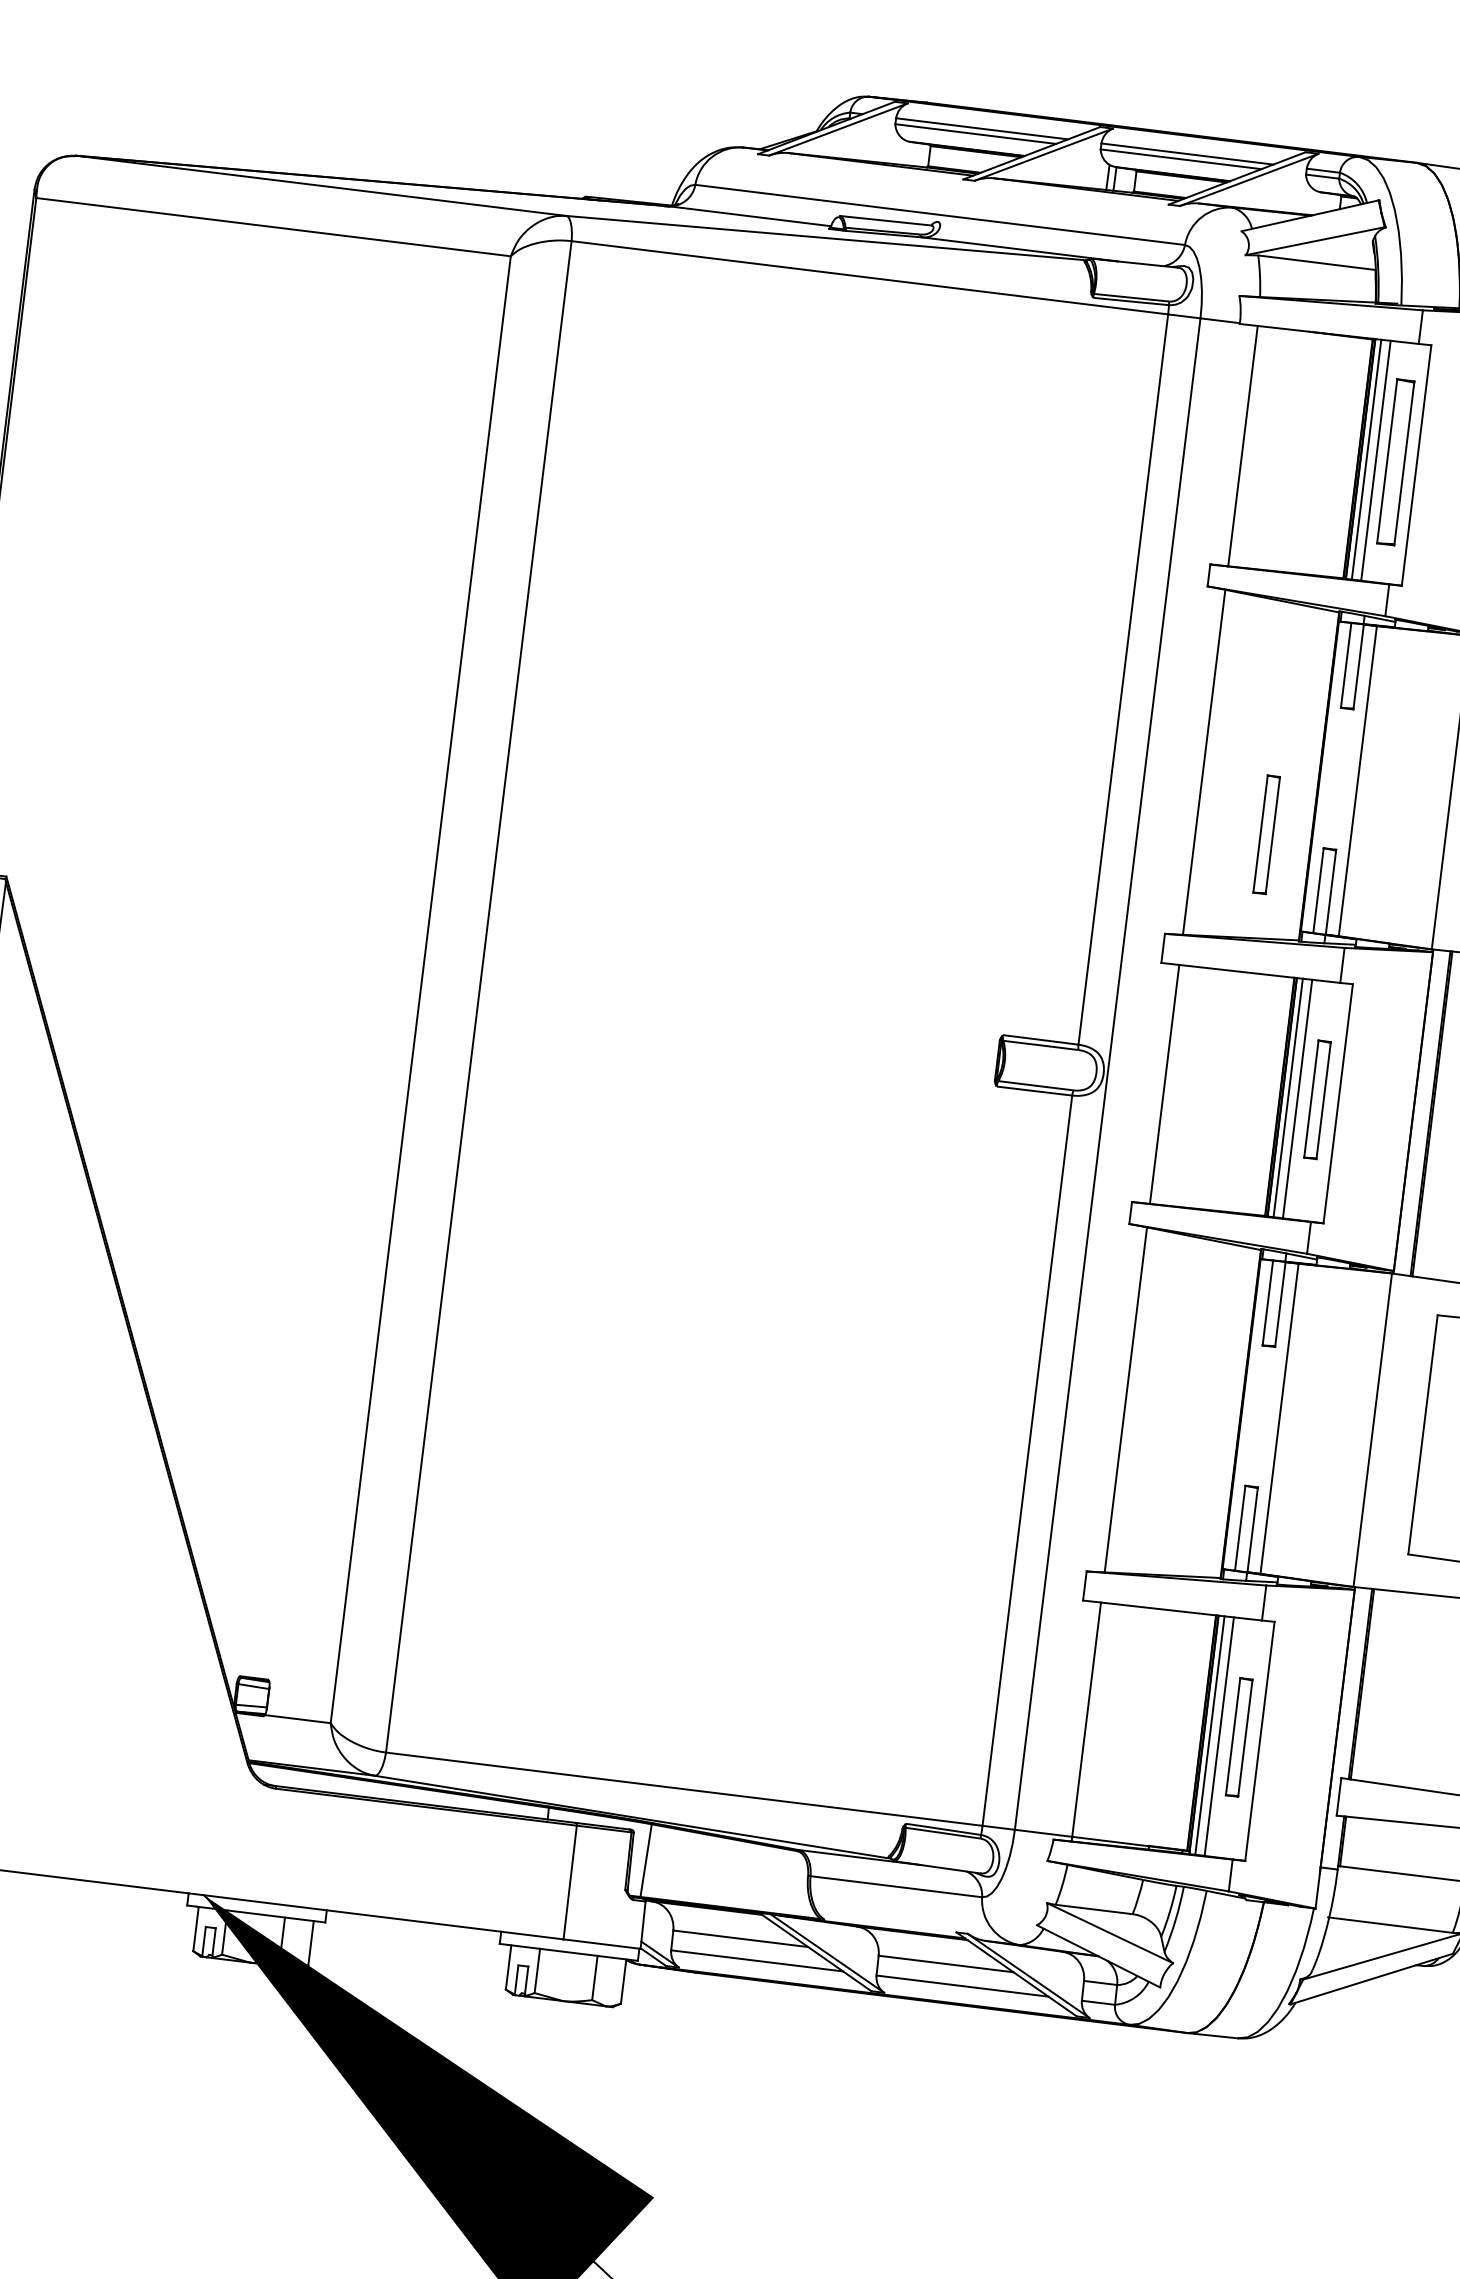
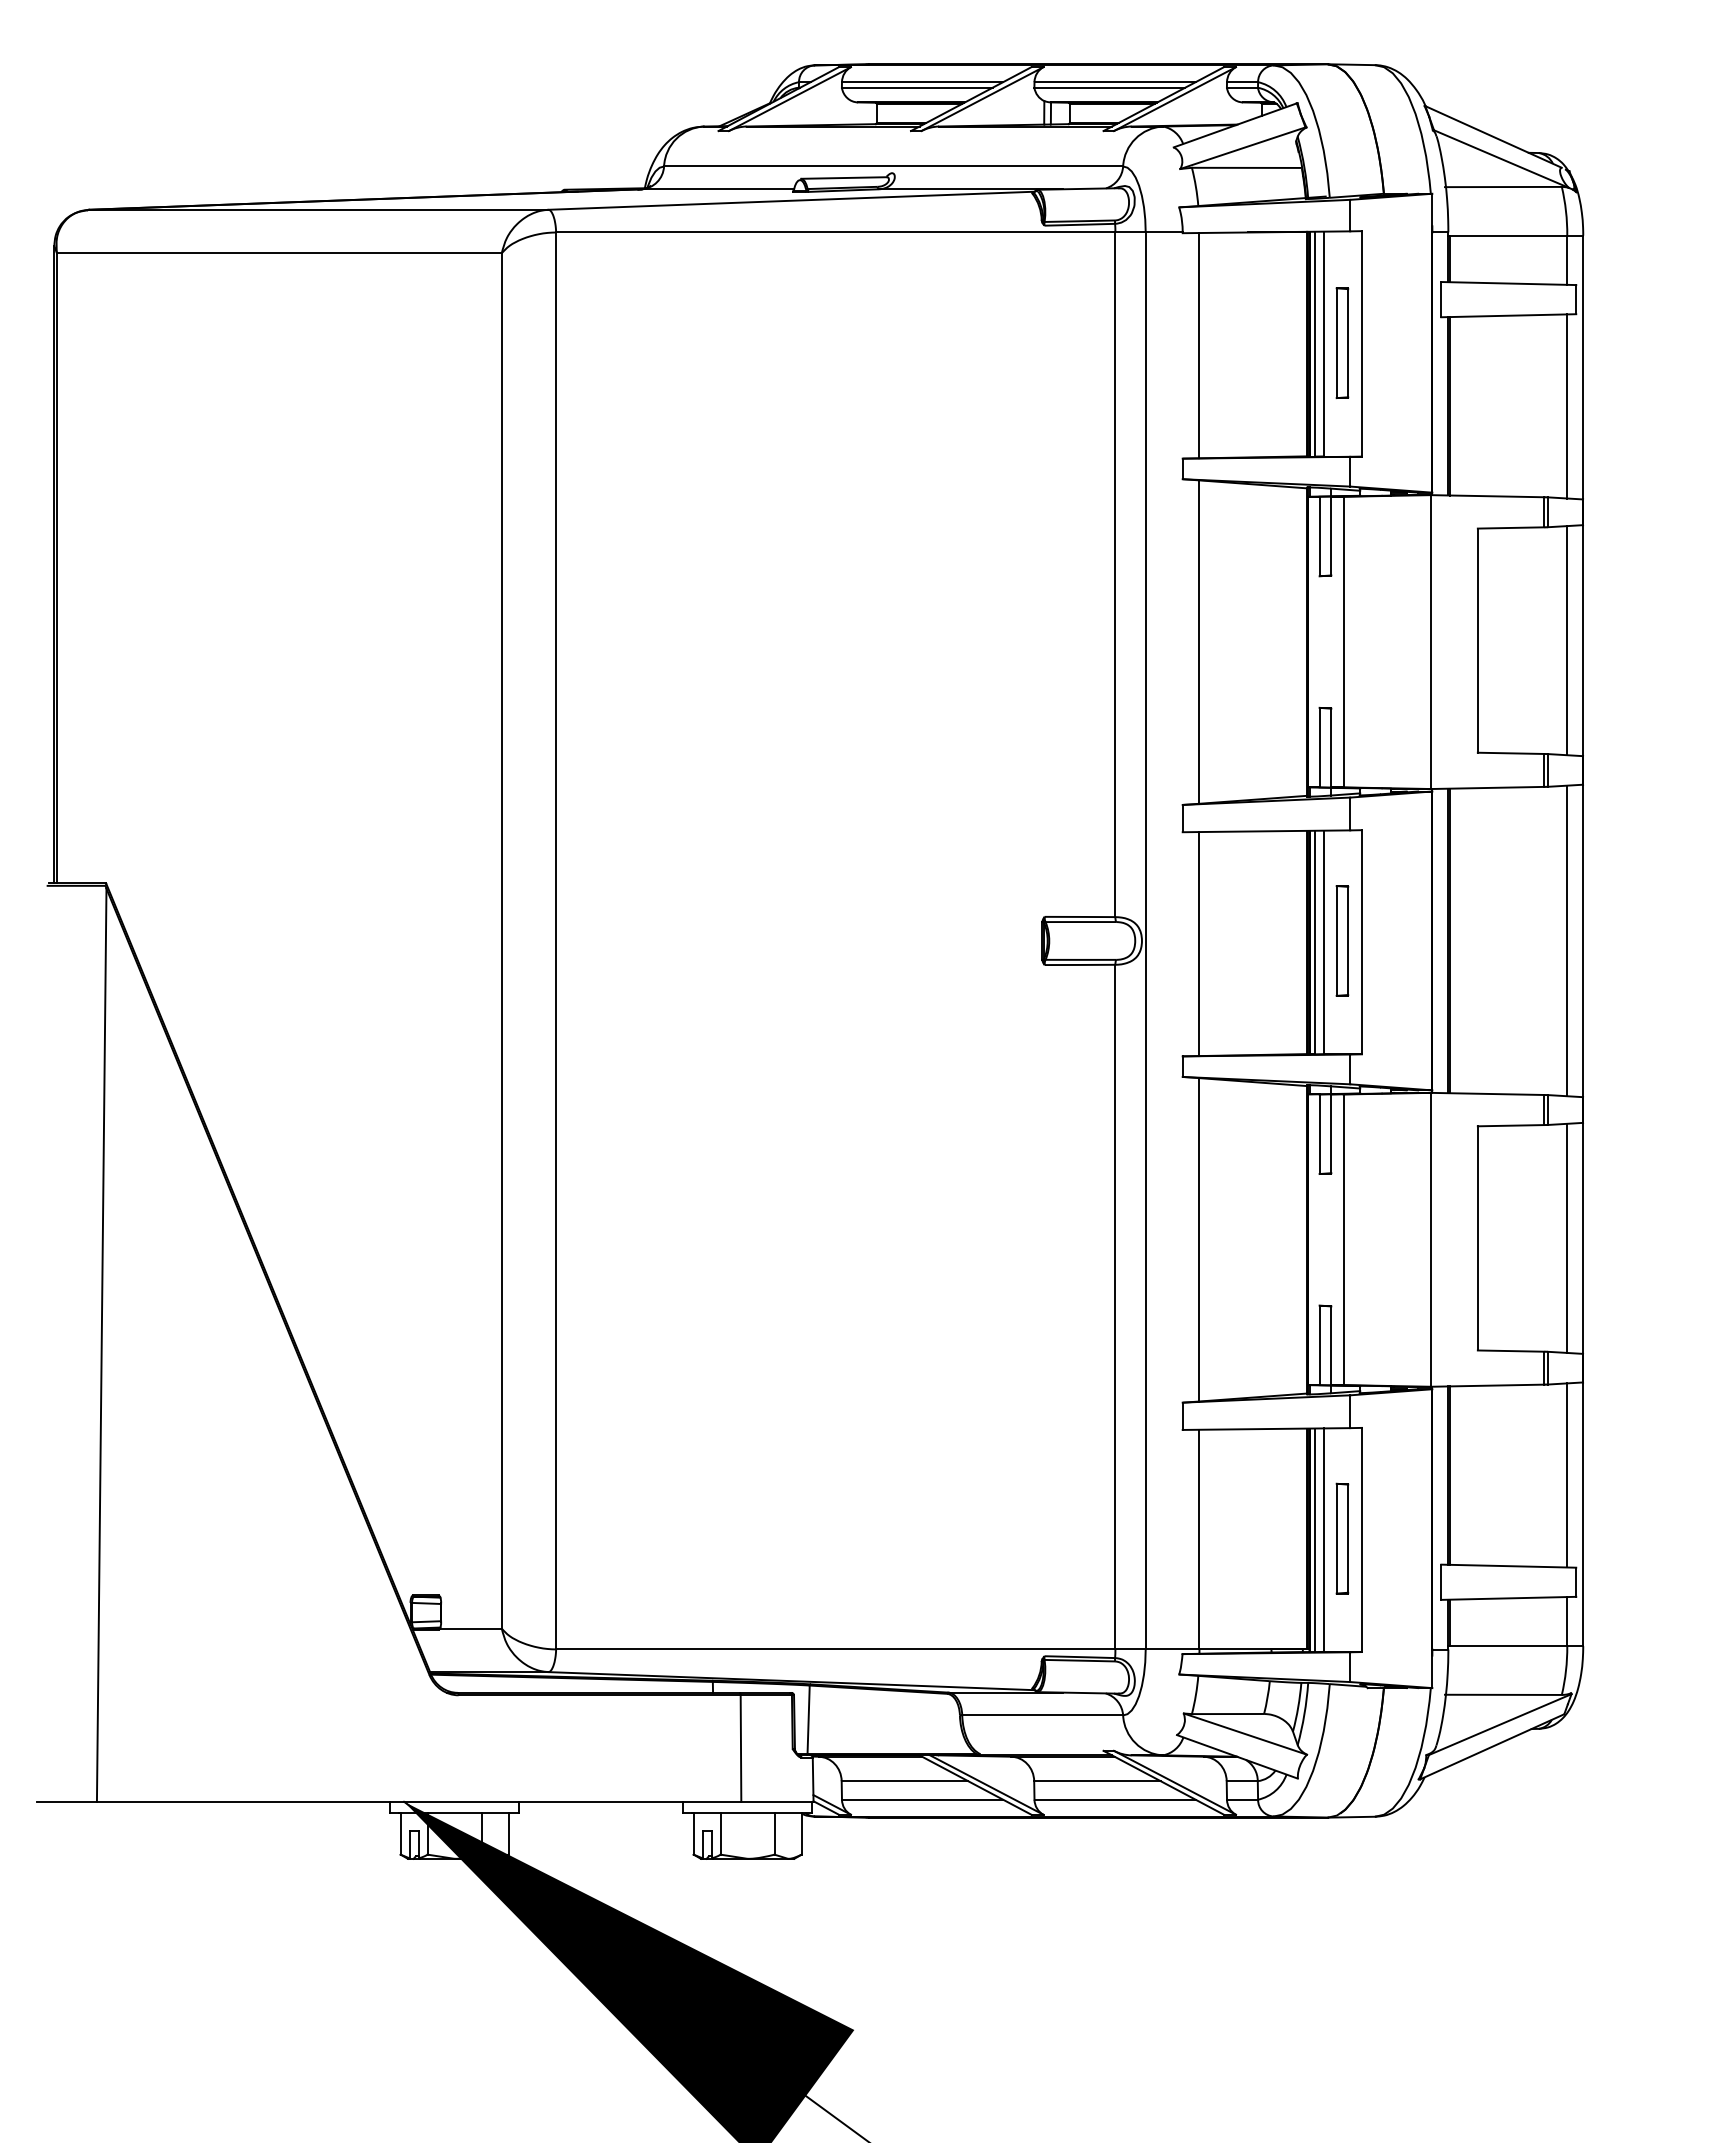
part: (1395, 461) -> (1342, 342), size x0.71
part: (1266, 834) -> (1265, 701), removed

